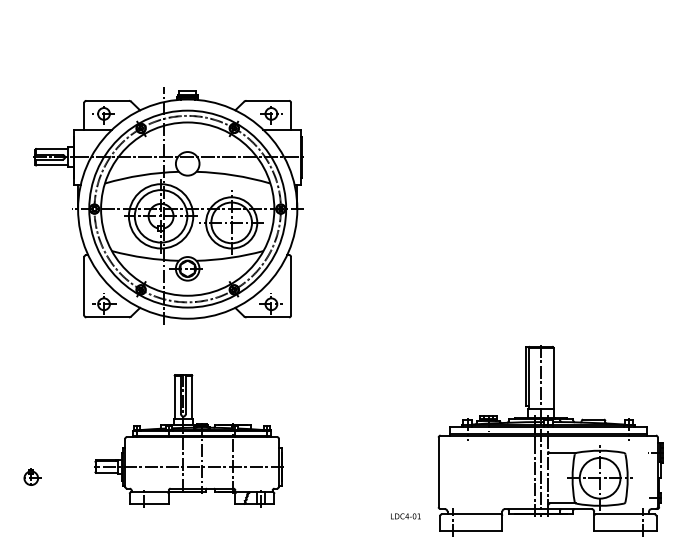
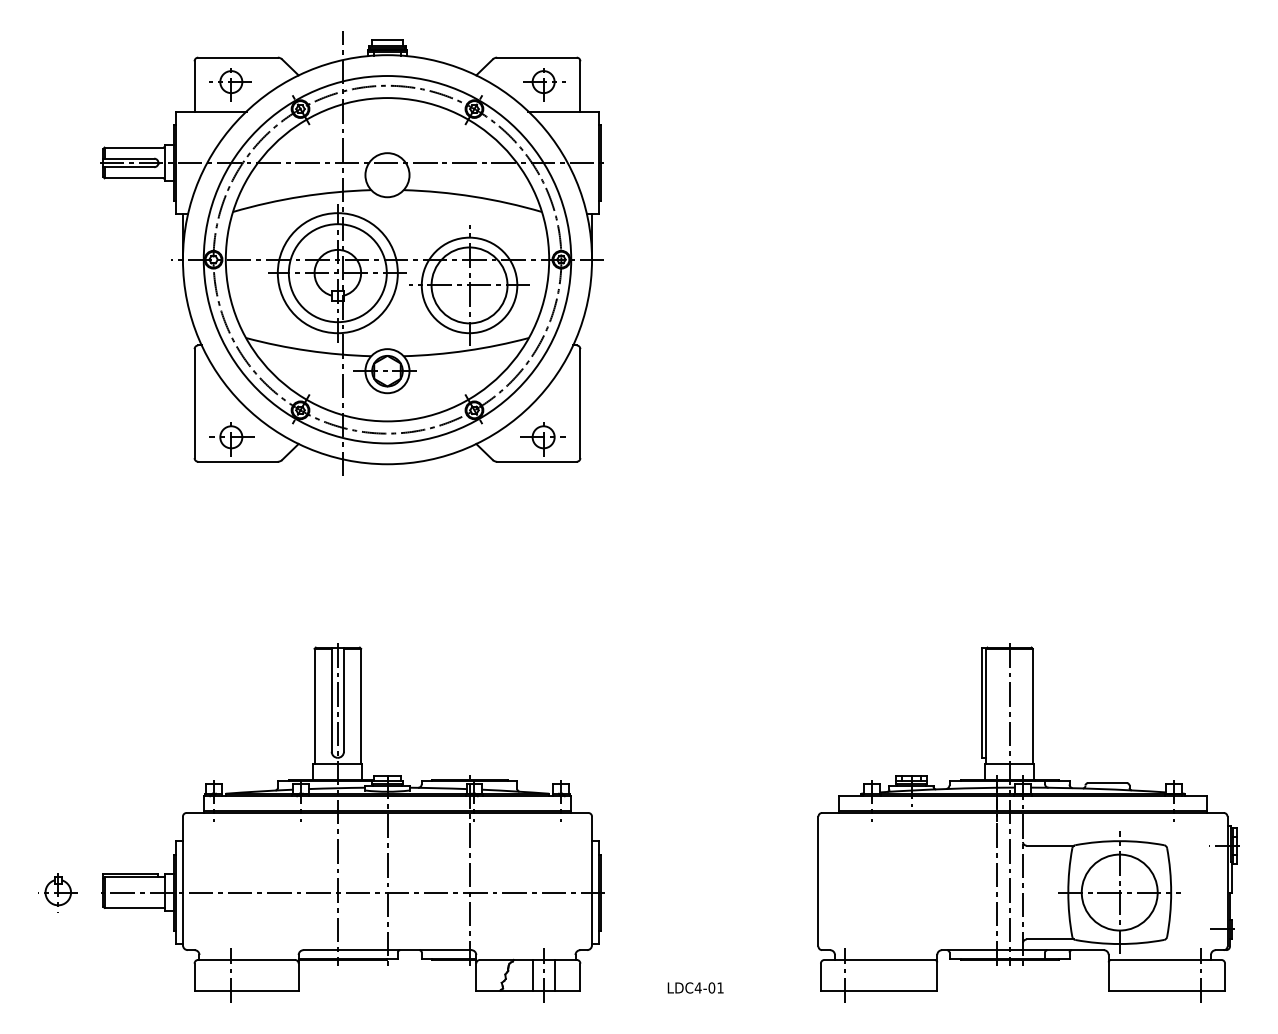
part: (168, 205) -> (351, 252), moved
part: (188, 440) -> (351, 822), size x1.43
text: (405, 516) -> (694, 988), moved

